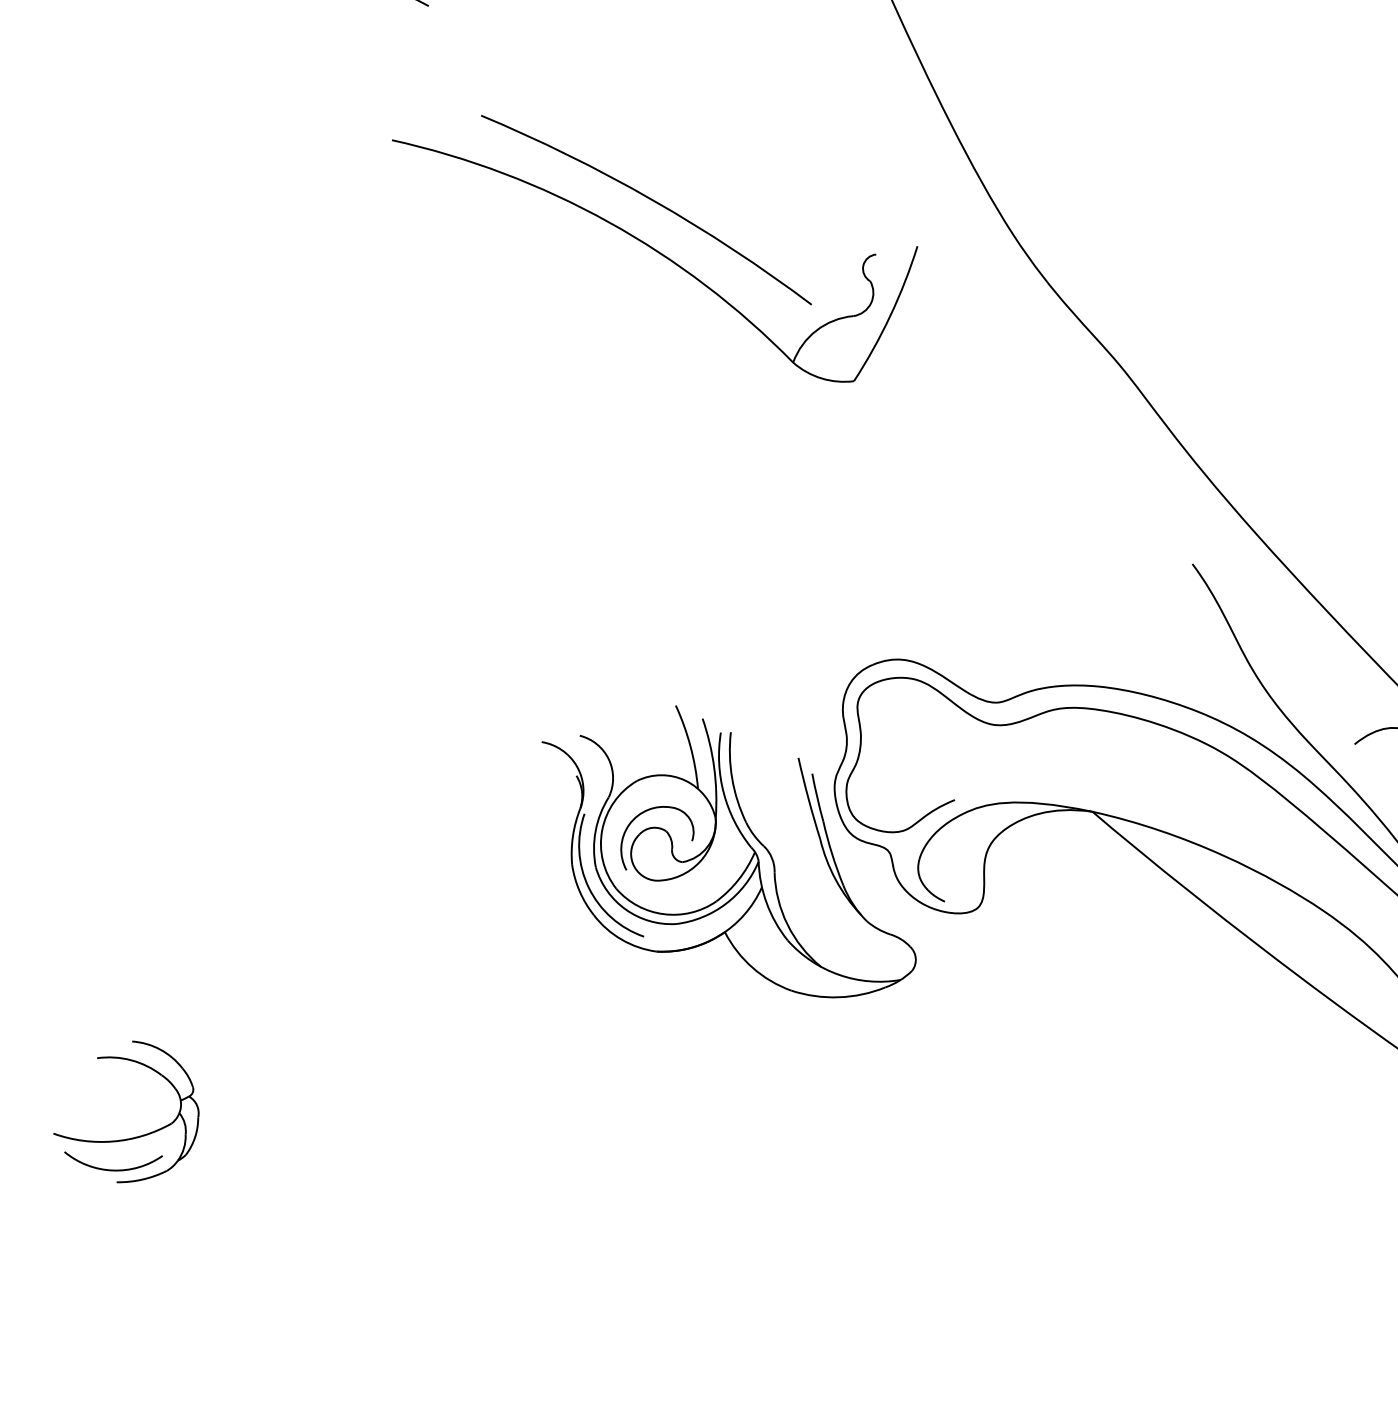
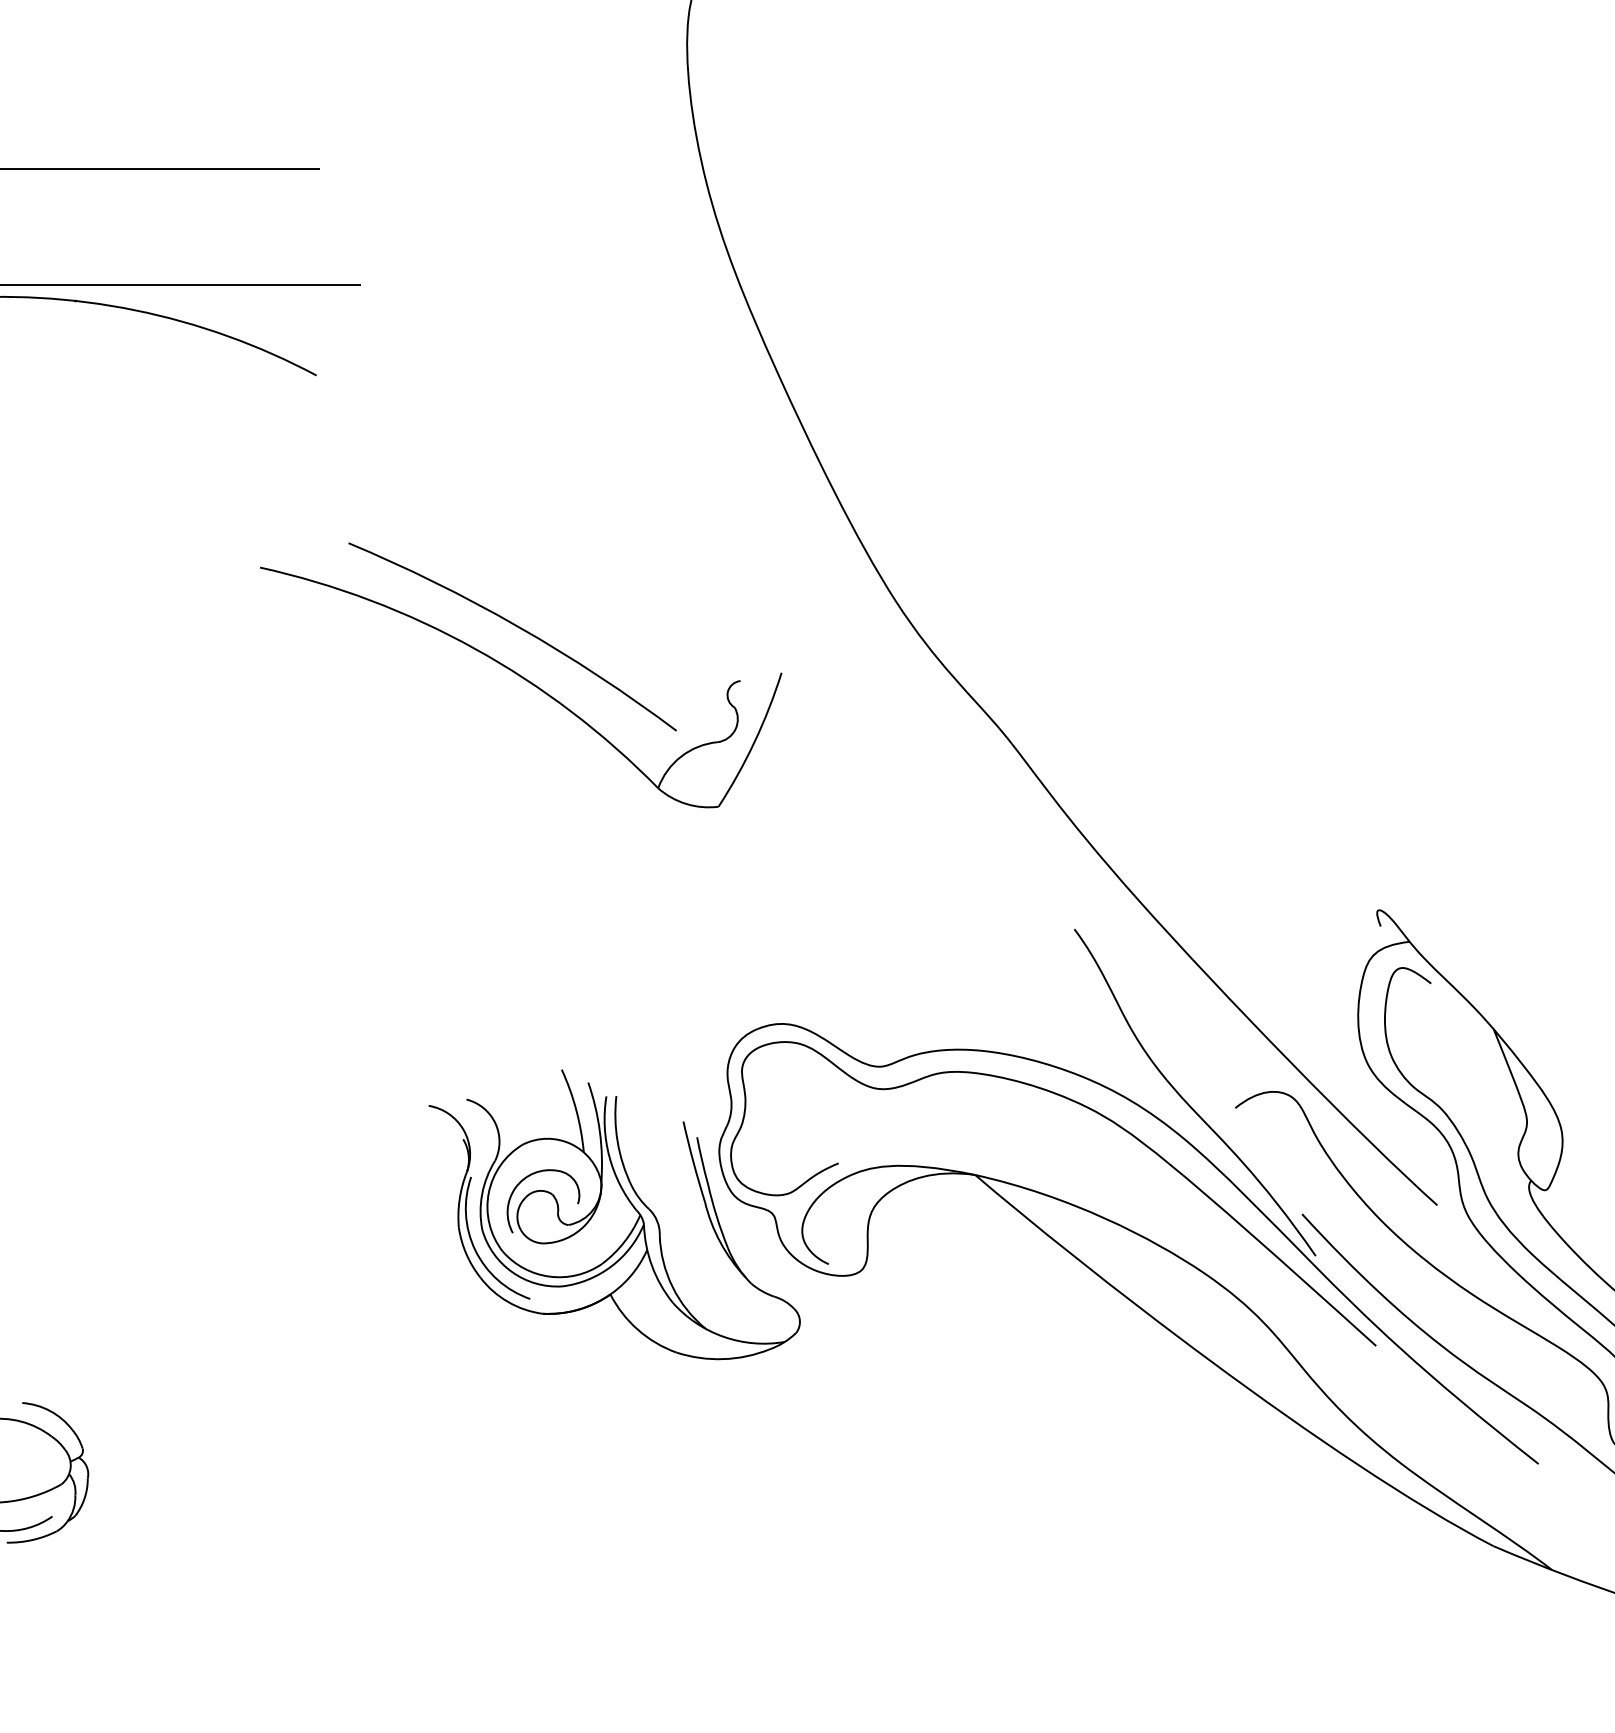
part: (655, 248) -> (521, 675), moved

